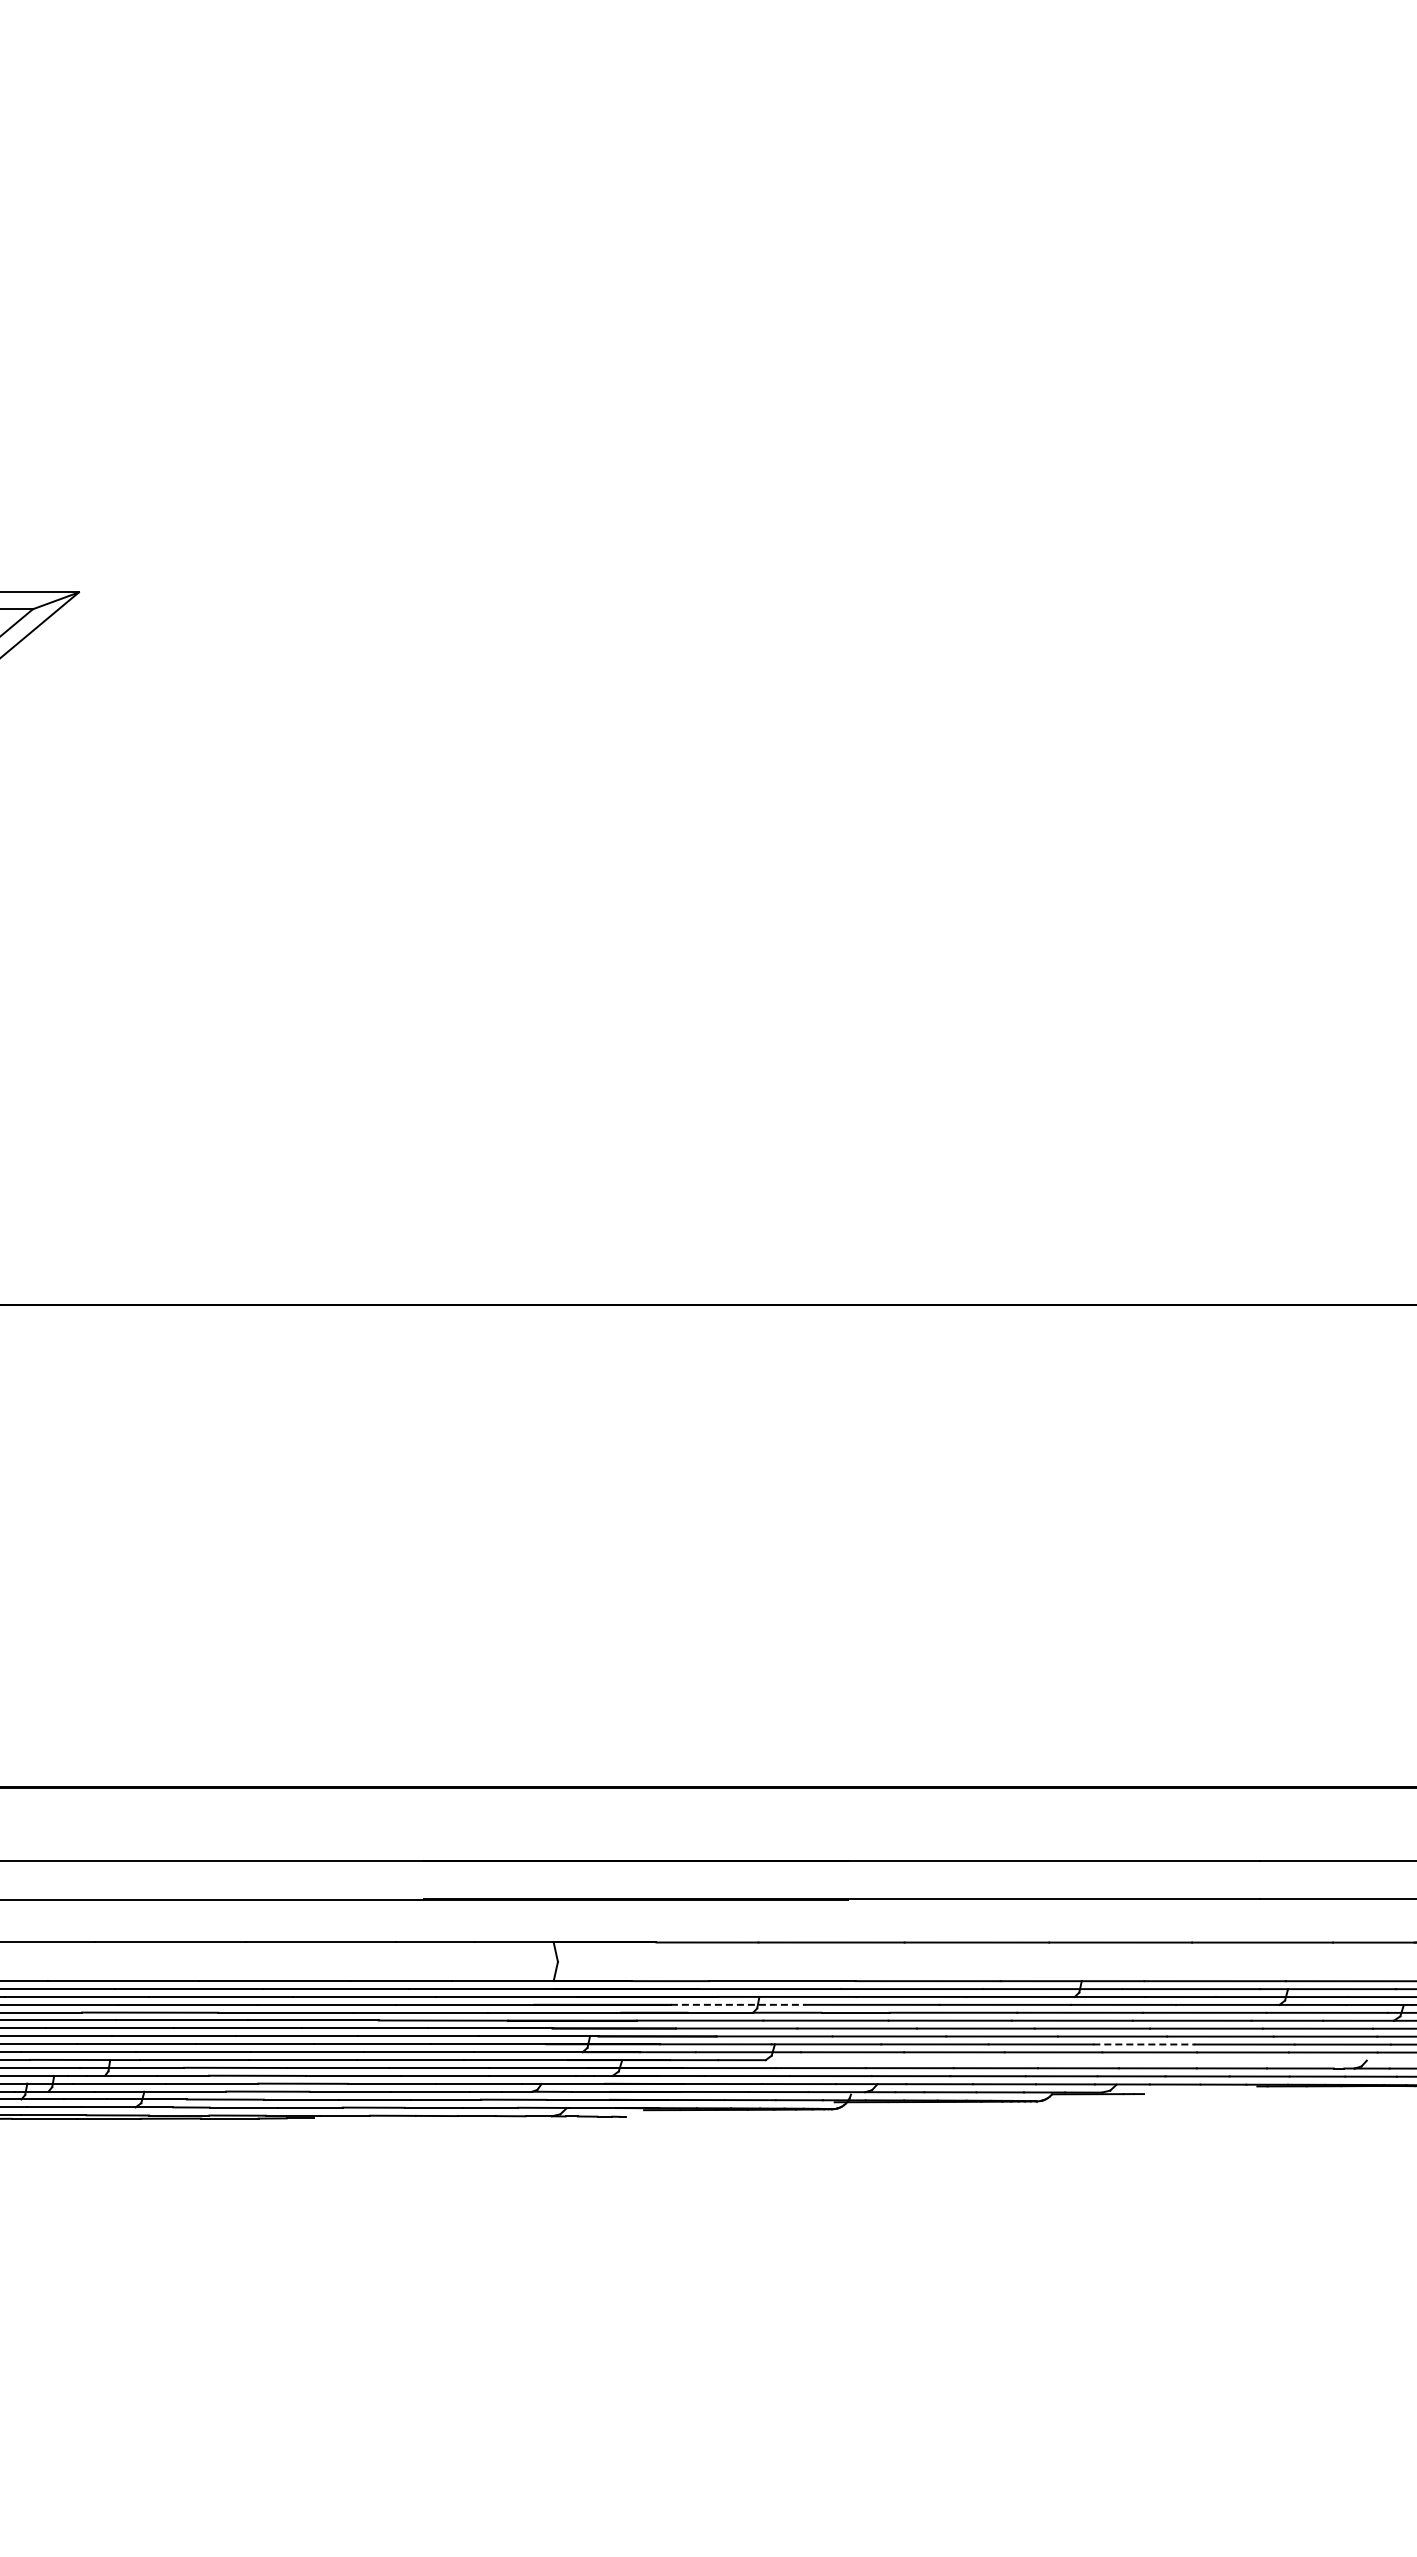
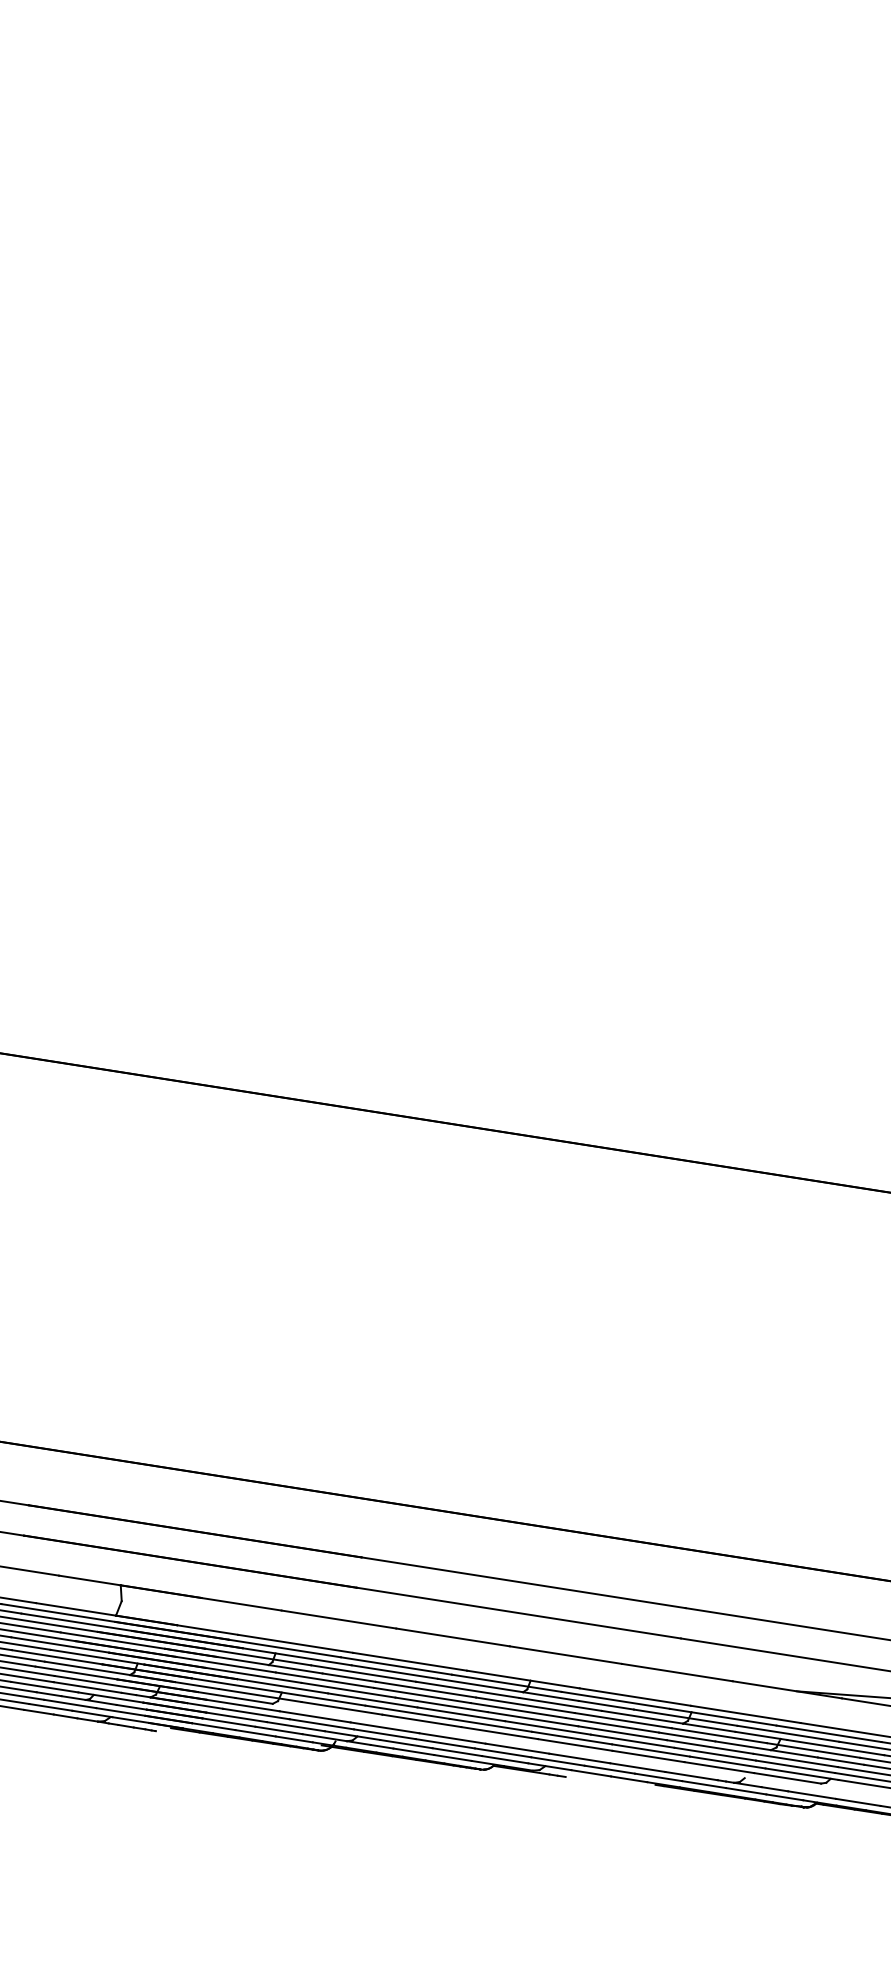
line: (738, 2004) -> (258, 1656), dashed -> solid
line: (1144, 2044) -> (572, 1738), dashed -> solid

